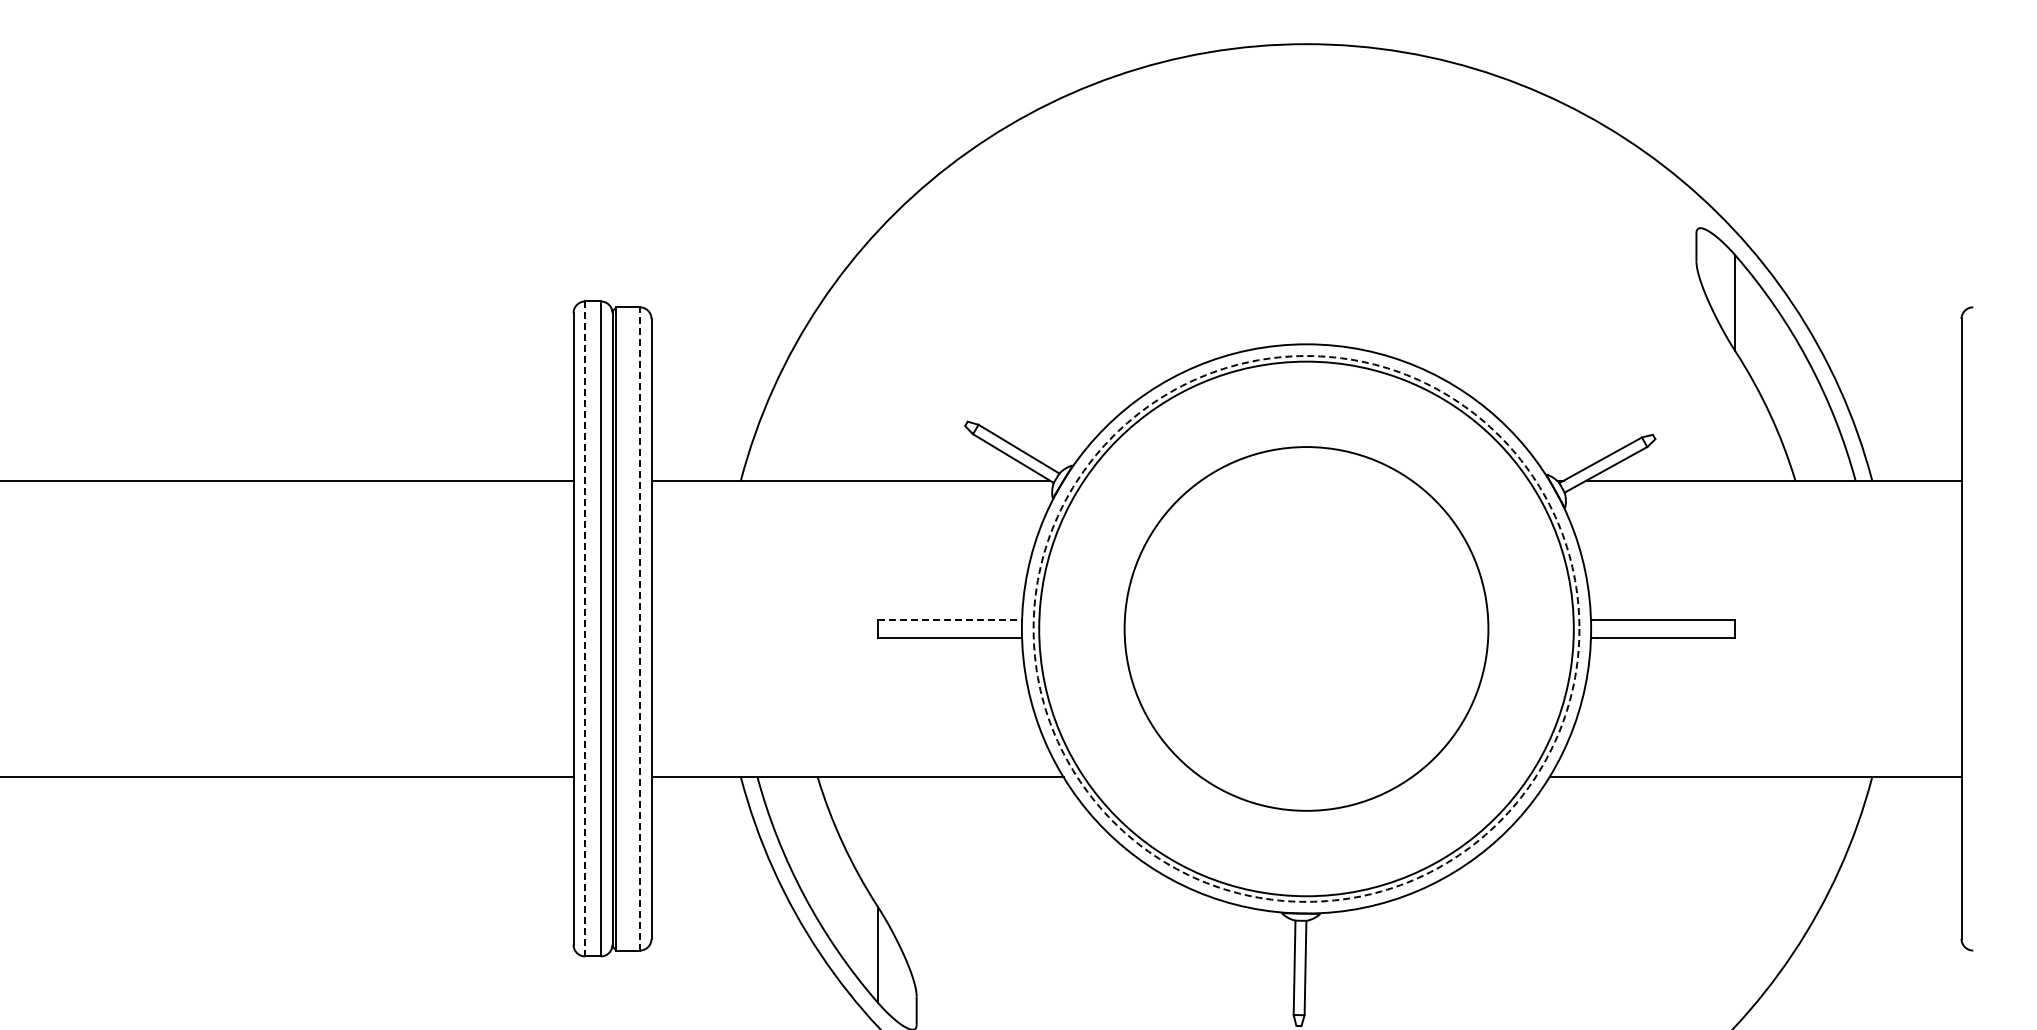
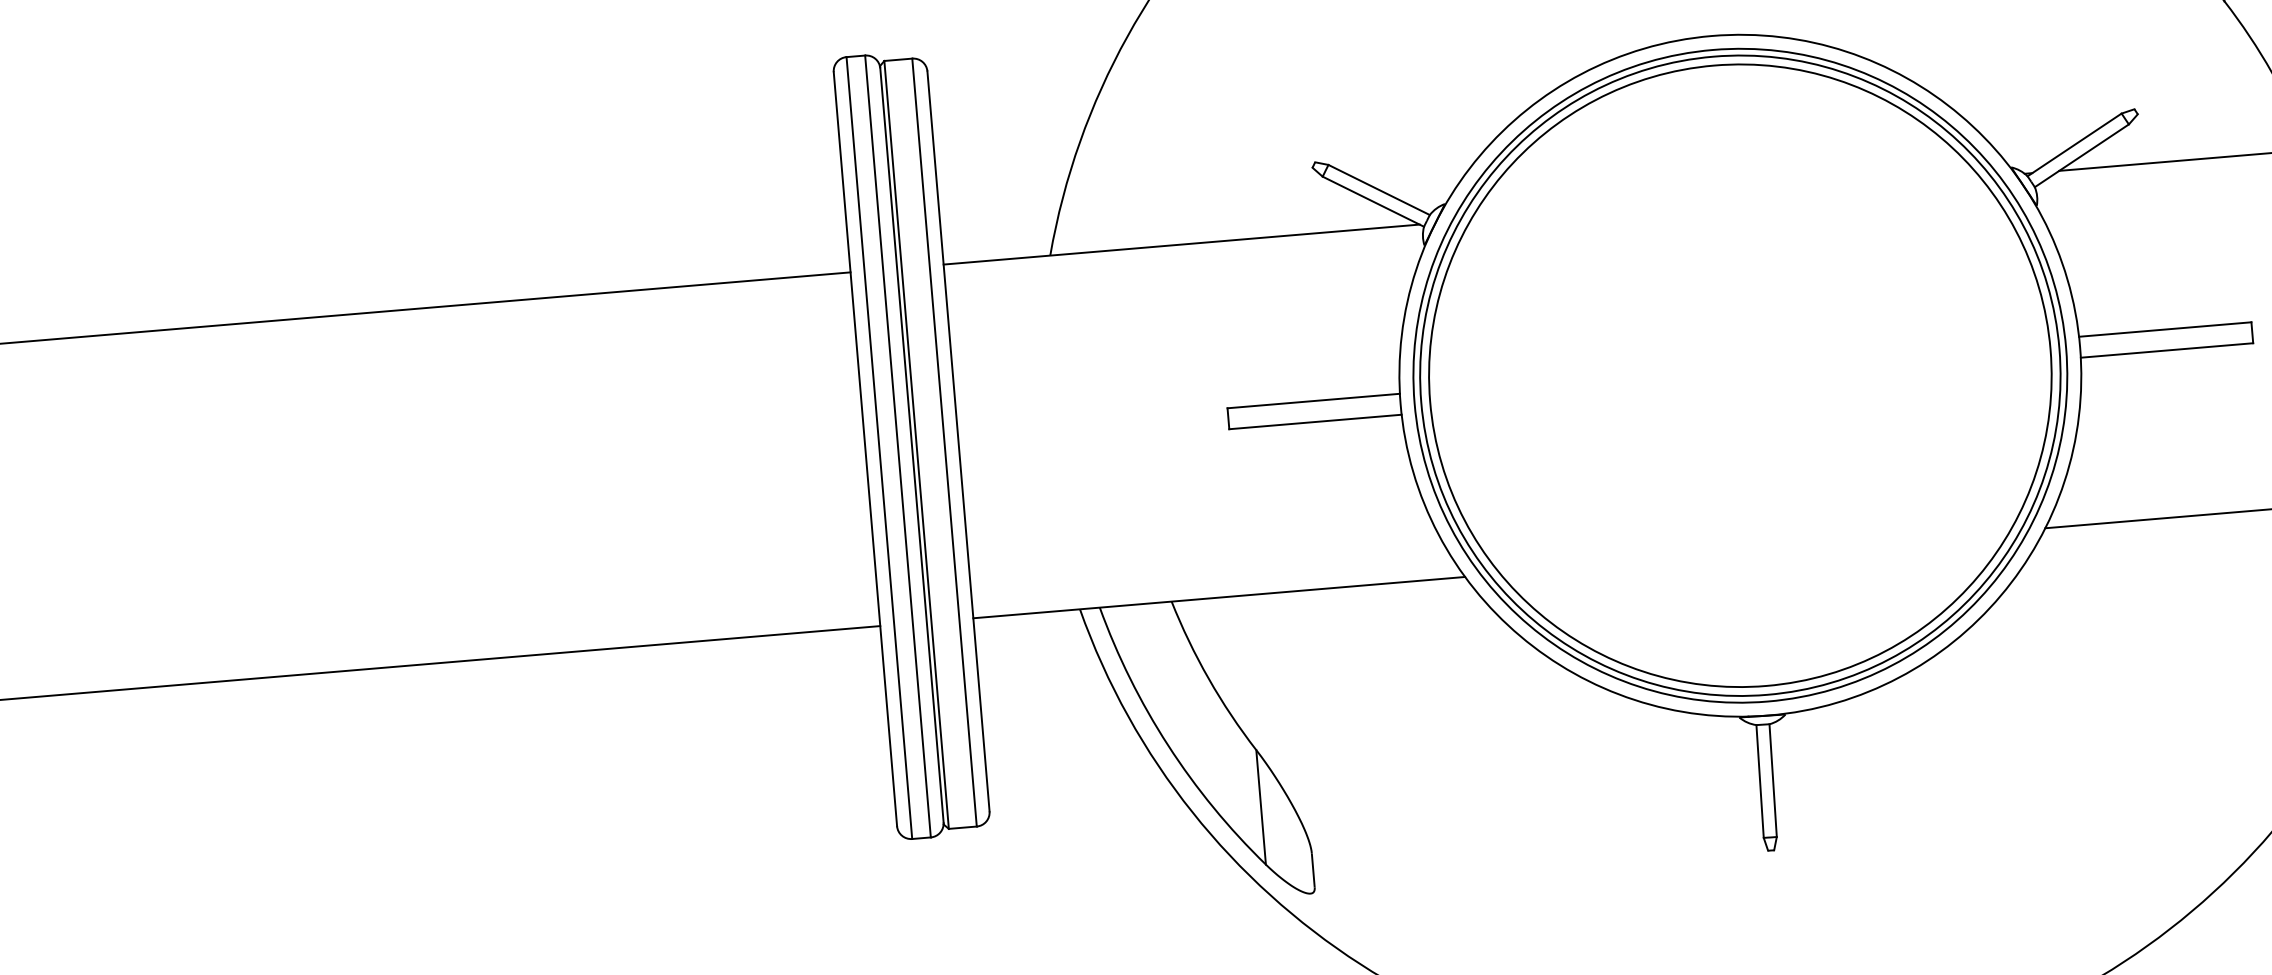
line: (950, 620) -> (1314, 401), dashed -> solid
line: (639, 628) -> (944, 442), dashed -> solid
circle: (1306, 628) -> (1740, 375), dashed -> solid
circle: (1306, 628) -> (1740, 375), size x1.43
line: (585, 629) -> (879, 448), dashed -> solid

